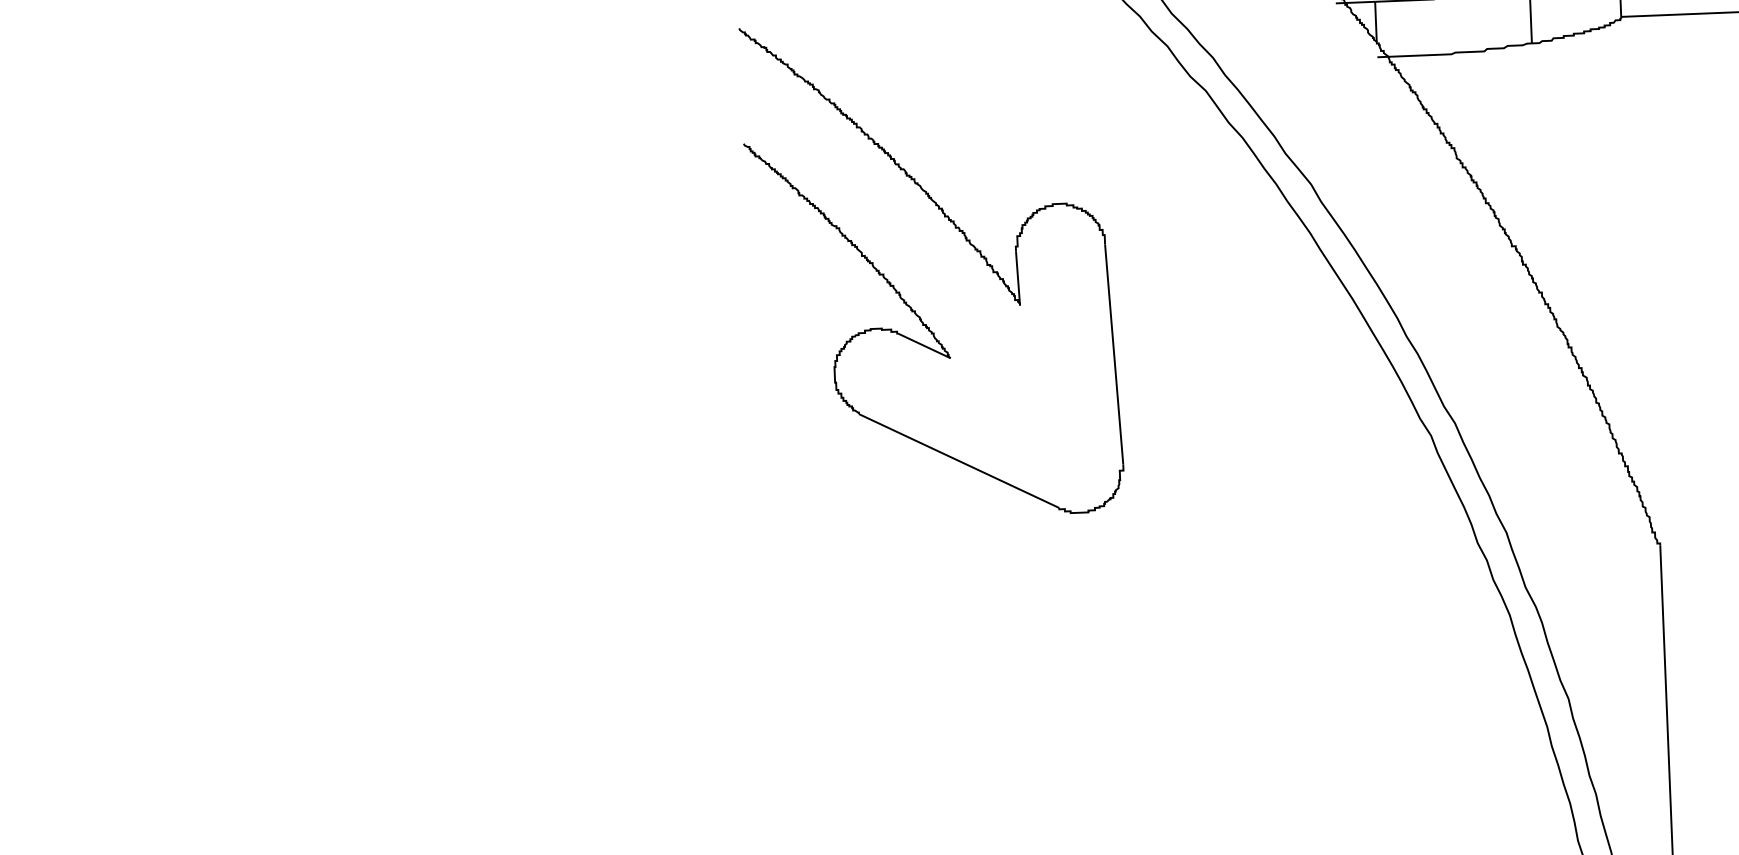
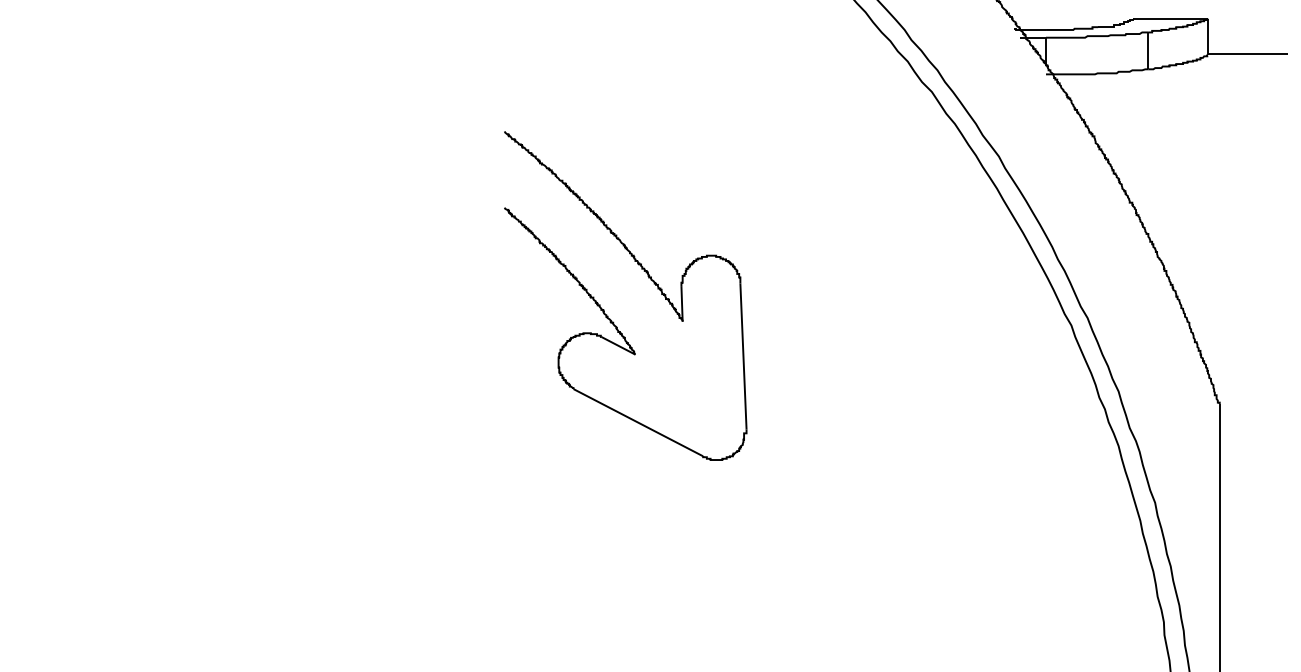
part: (901, 291) -> (604, 309), moved

